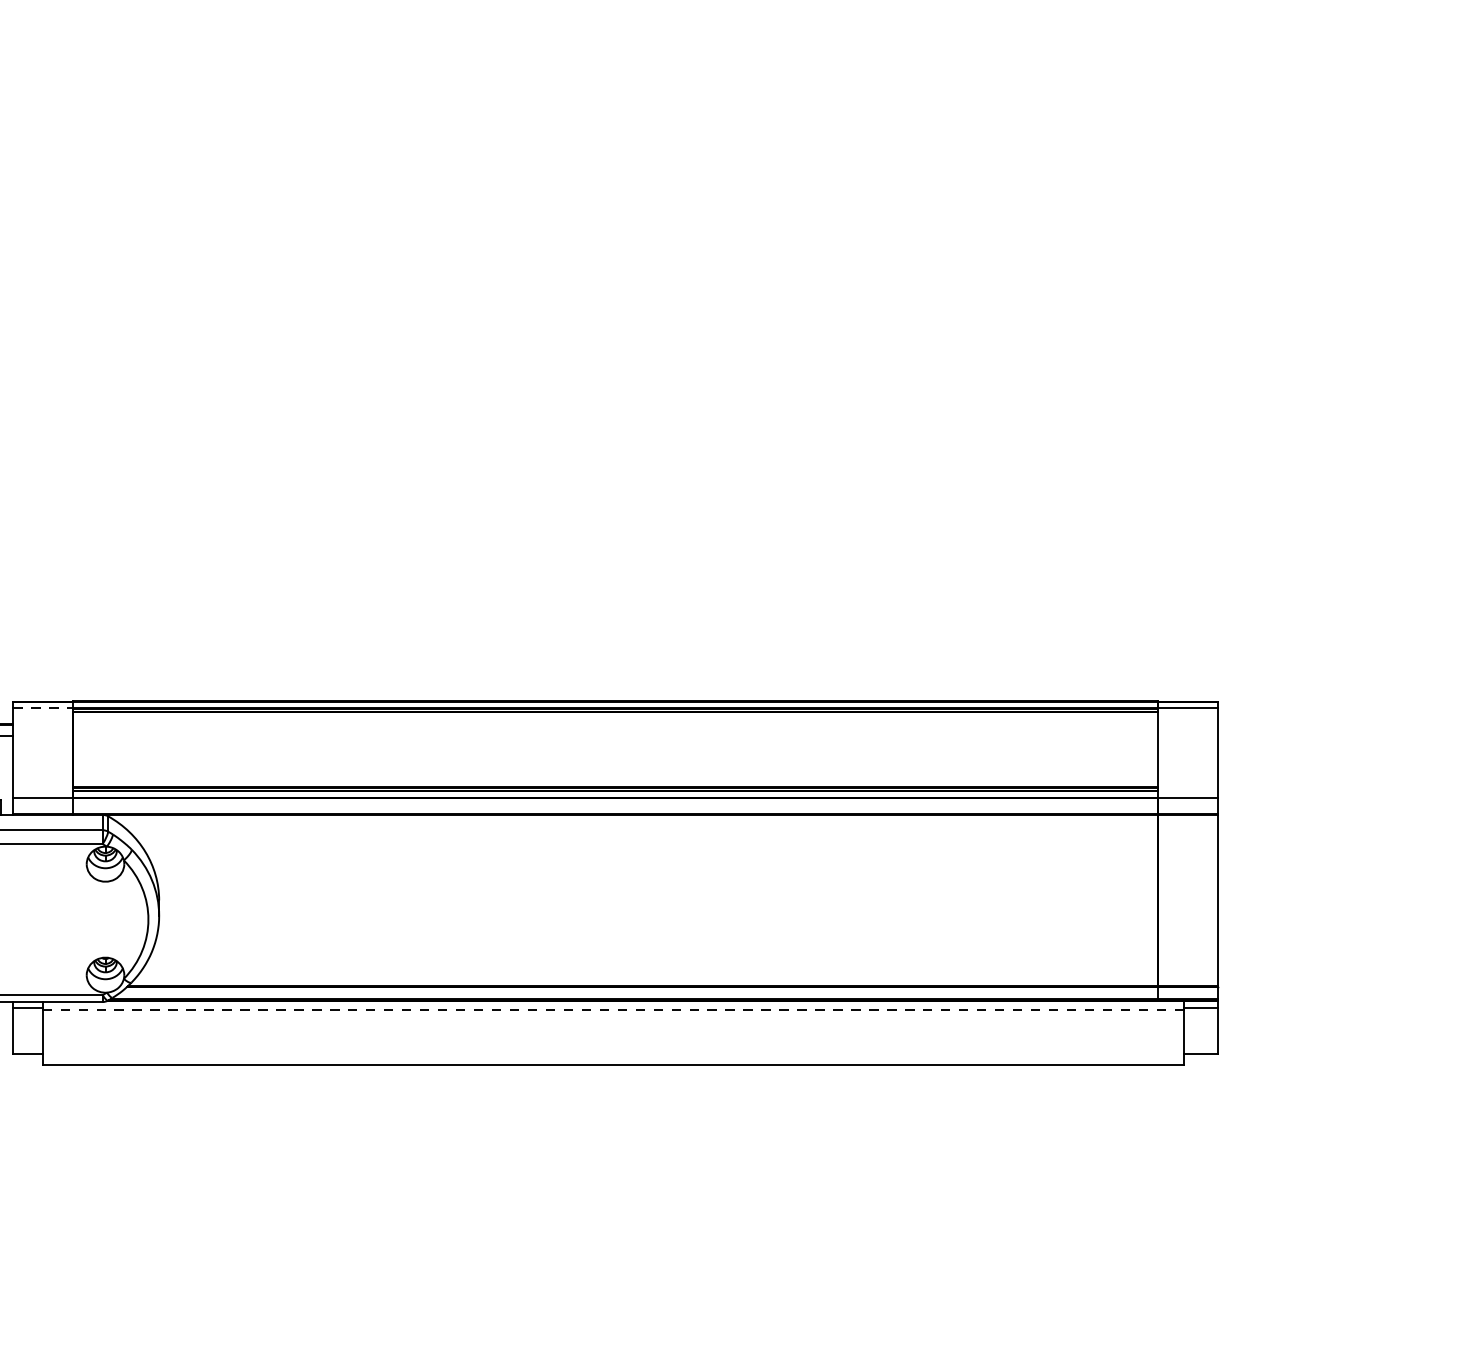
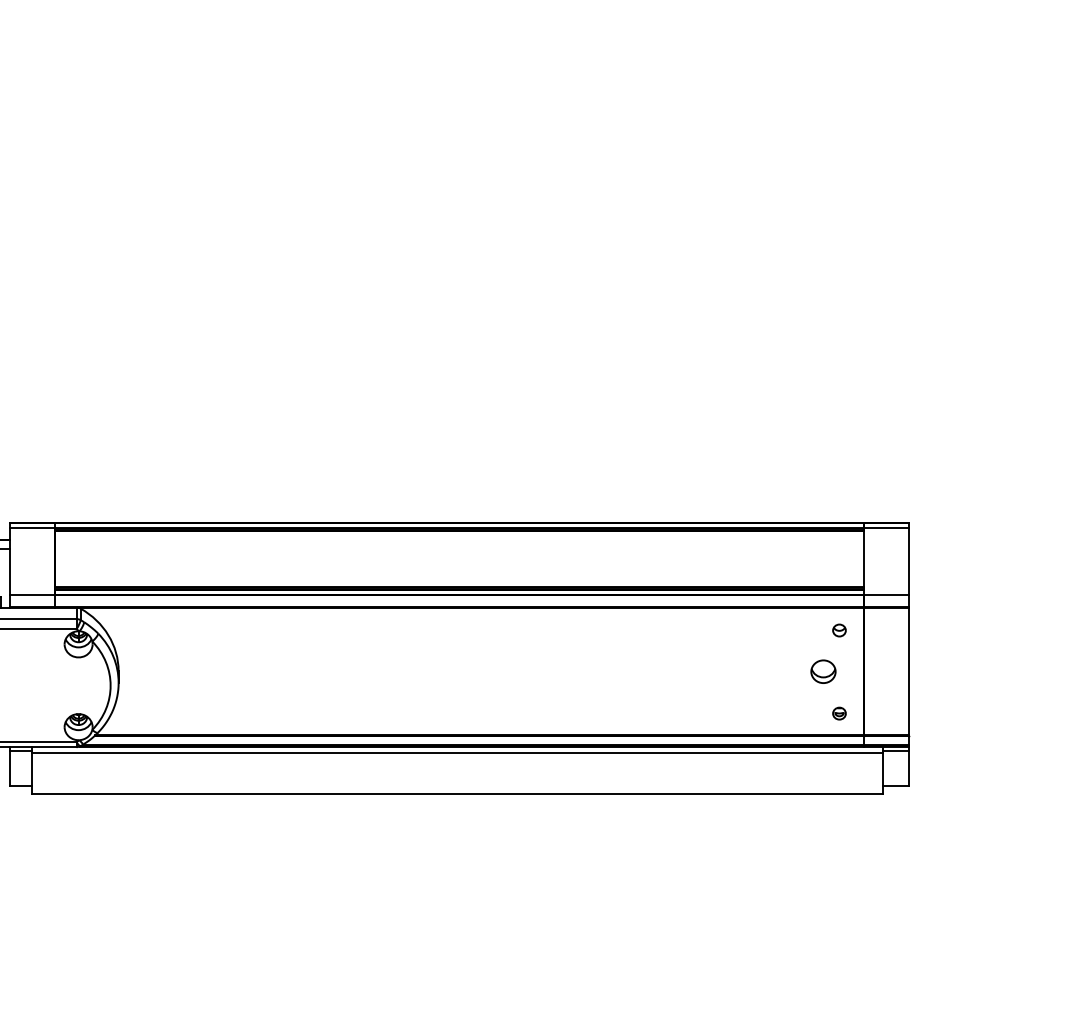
line: (43, 708) -> (32, 528), dashed -> solid
part: (1125, 845) -> (839, 630), added
part: (1104, 900) -> (823, 671), added
part: (1125, 956) -> (839, 713), added
line: (613, 1009) -> (457, 752), dashed -> solid

